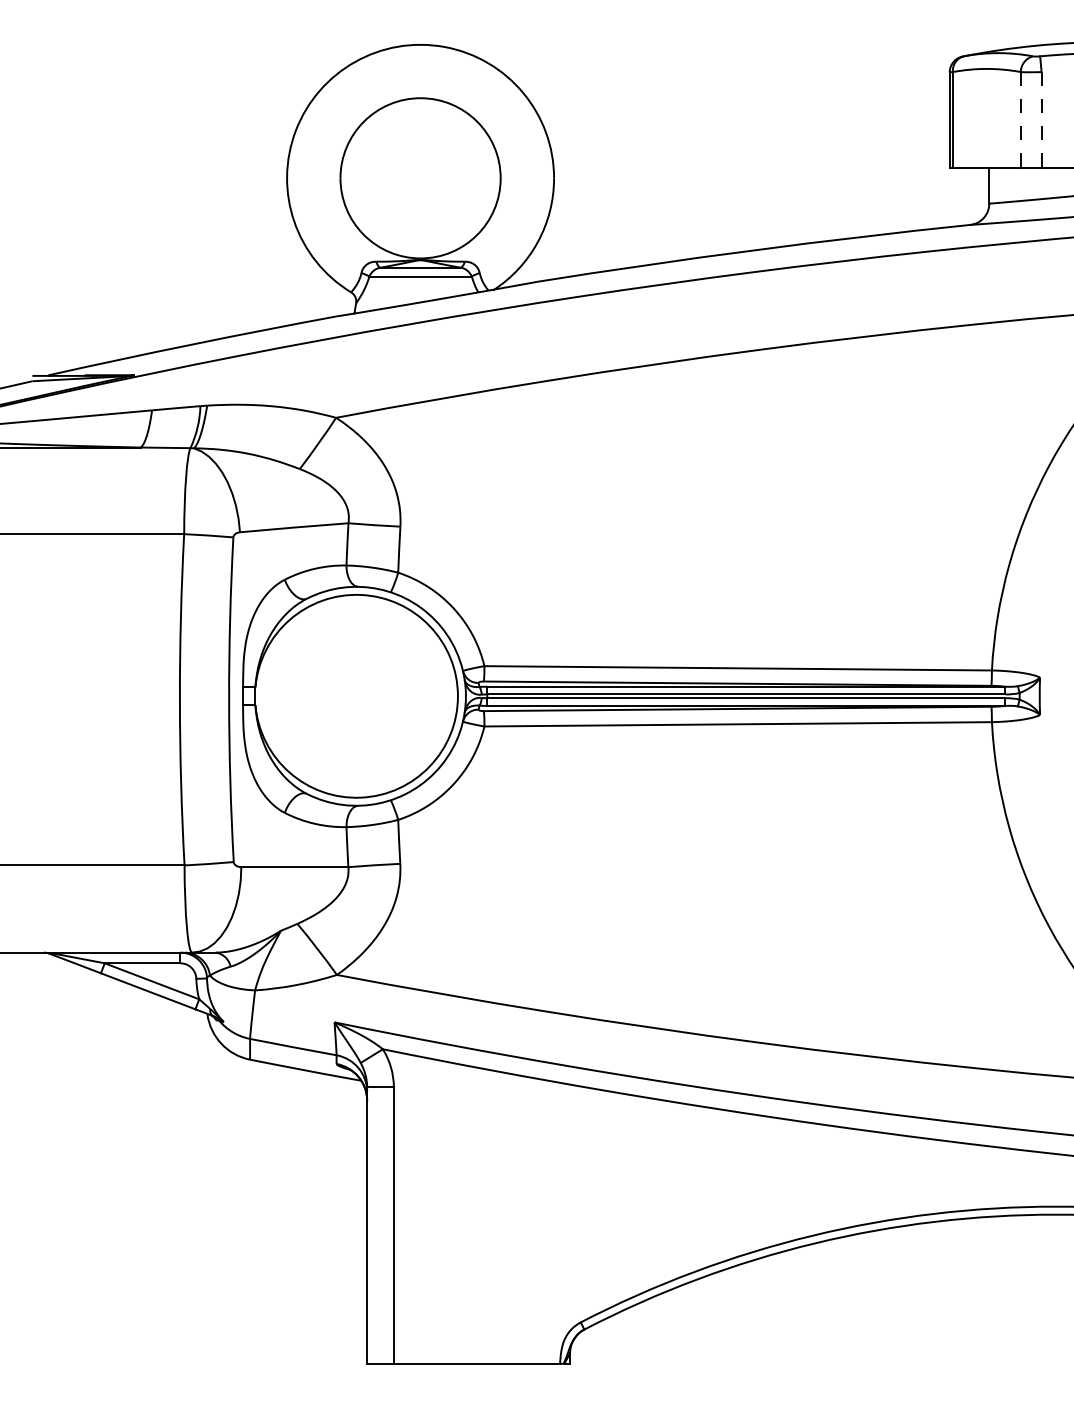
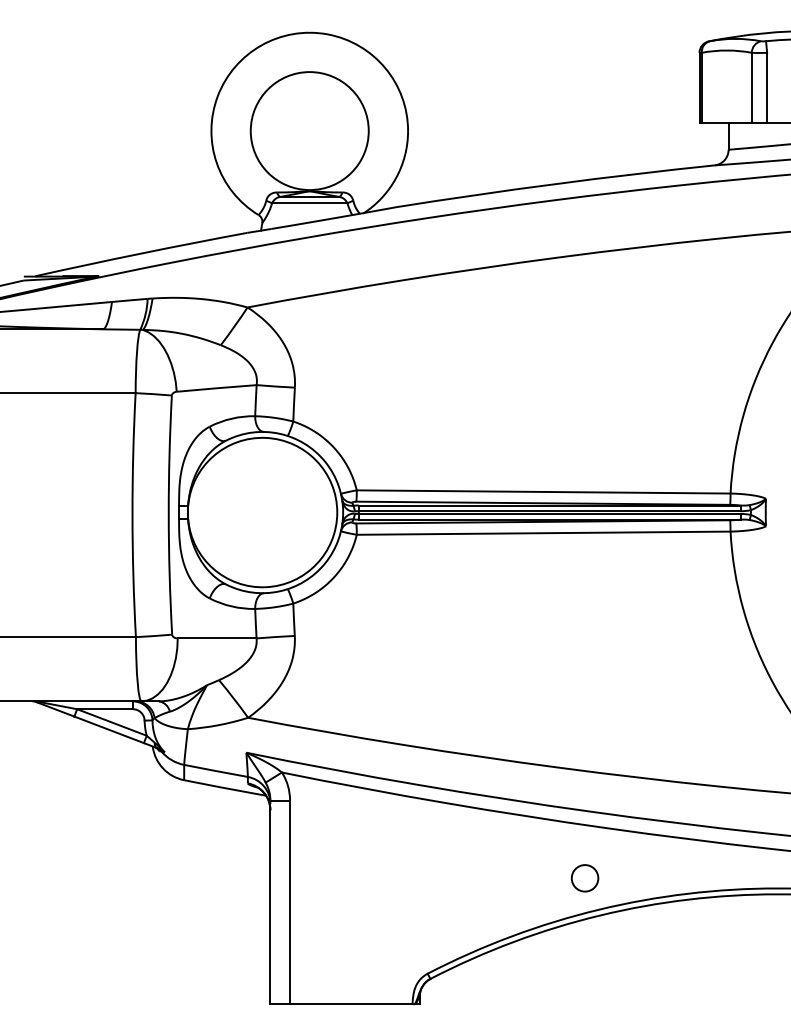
line: (1020, 119) -> (751, 87), dashed -> solid
line: (1041, 119) -> (767, 87), dashed -> solid
circle: (794, 1192) -> (585, 878), added

